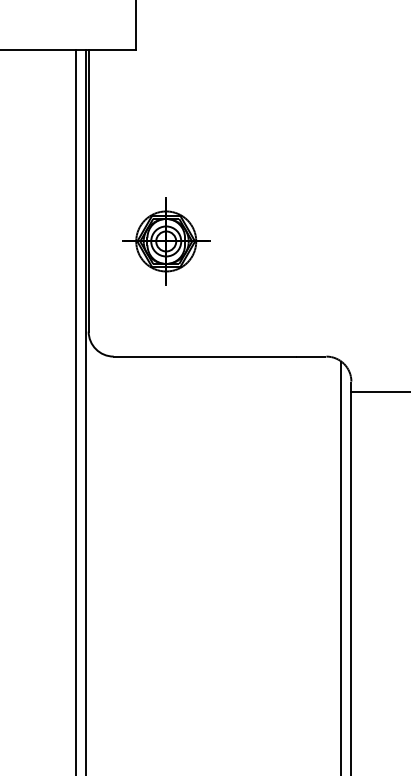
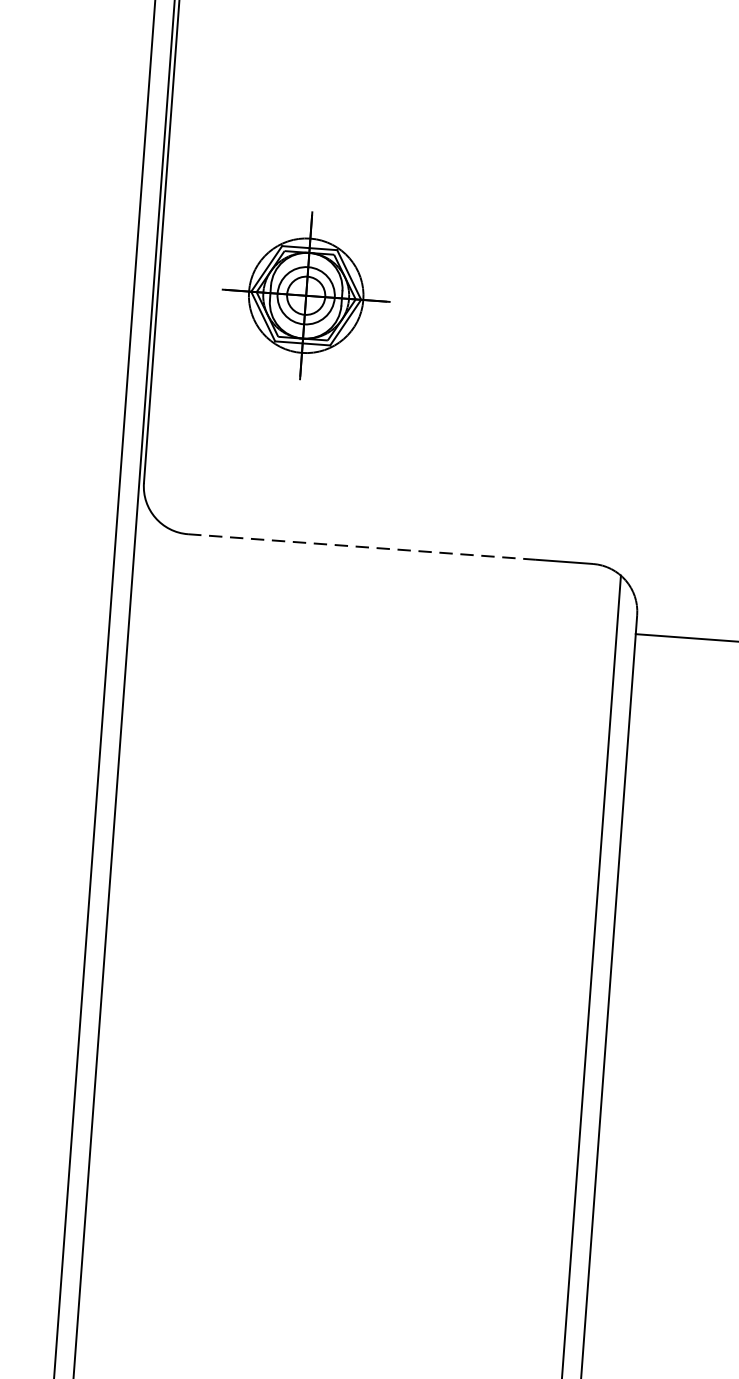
part: (166, 241) -> (306, 295), moved
line: (205, 356) -> (362, 546), solid -> dashed

